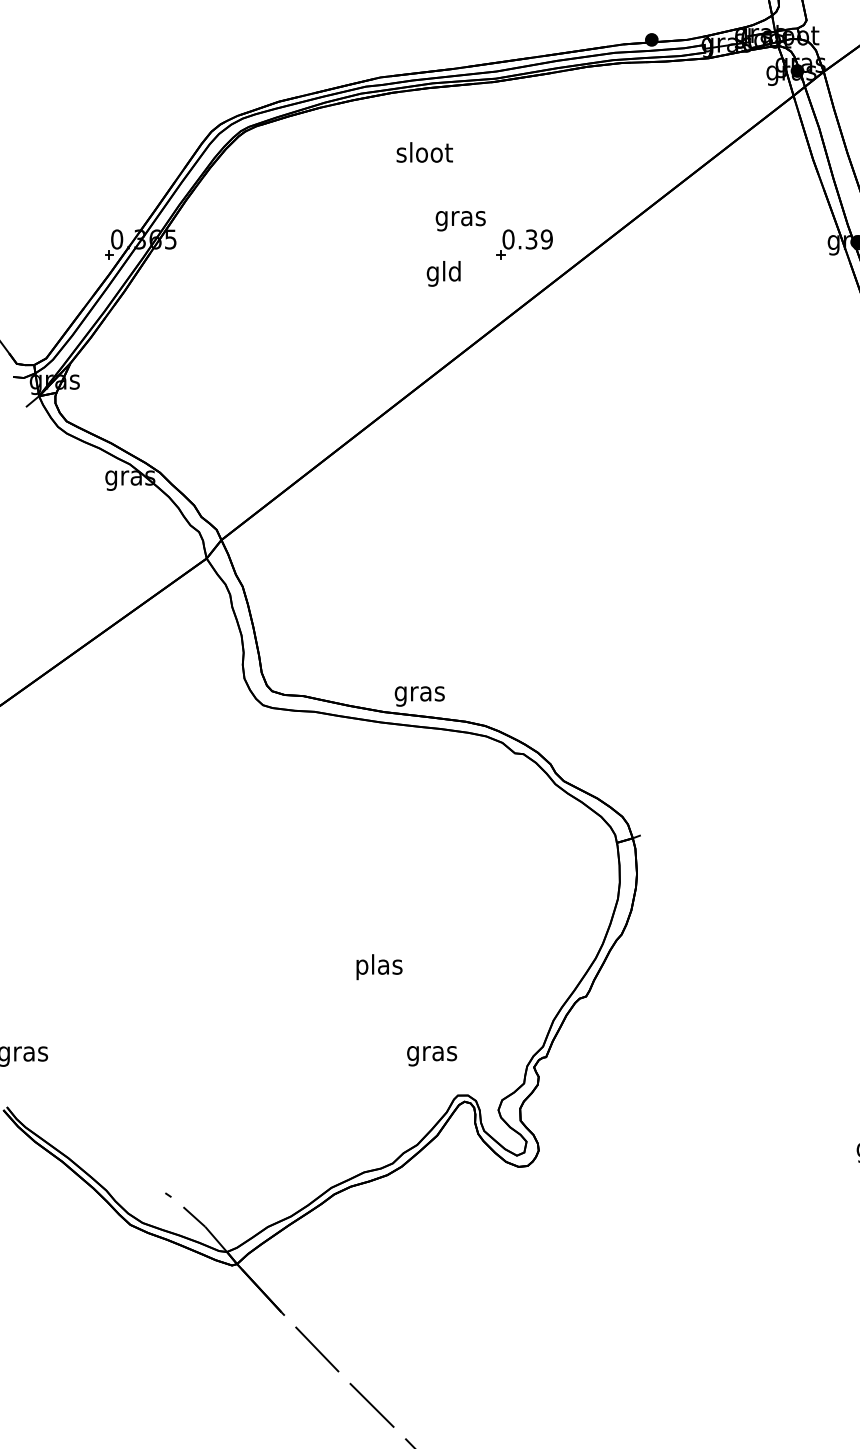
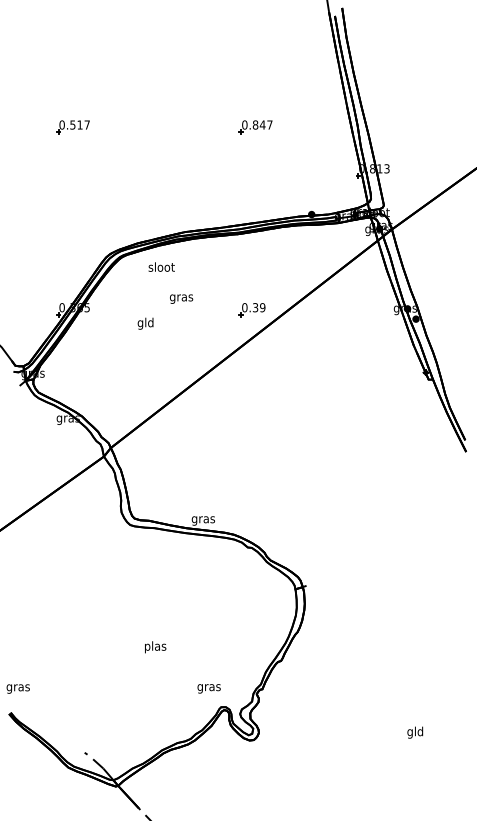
text: (424, 151) -> (161, 266), moved
text: (460, 219) -> (181, 298), moved
text: (443, 273) -> (145, 323), moved
text: (379, 967) -> (155, 647), moved

